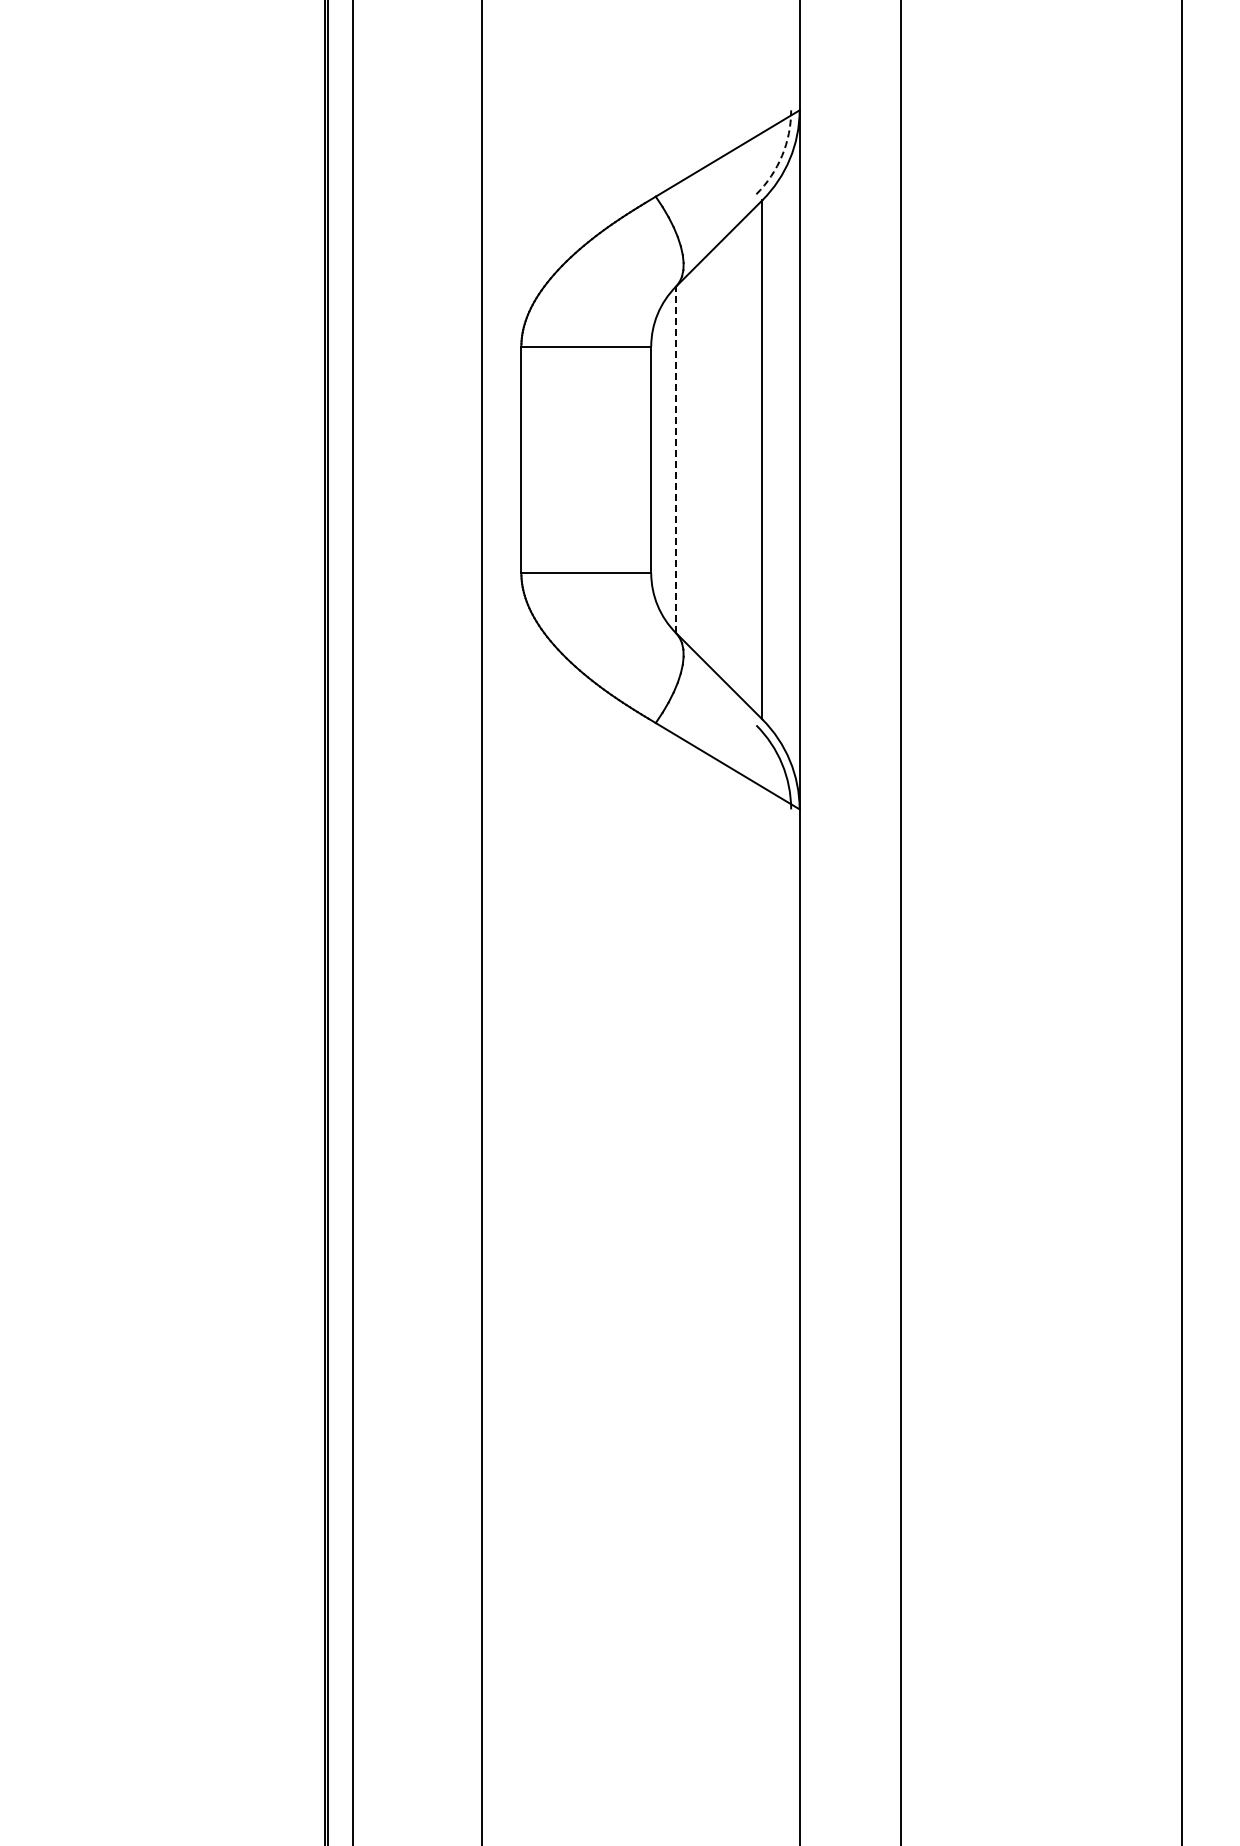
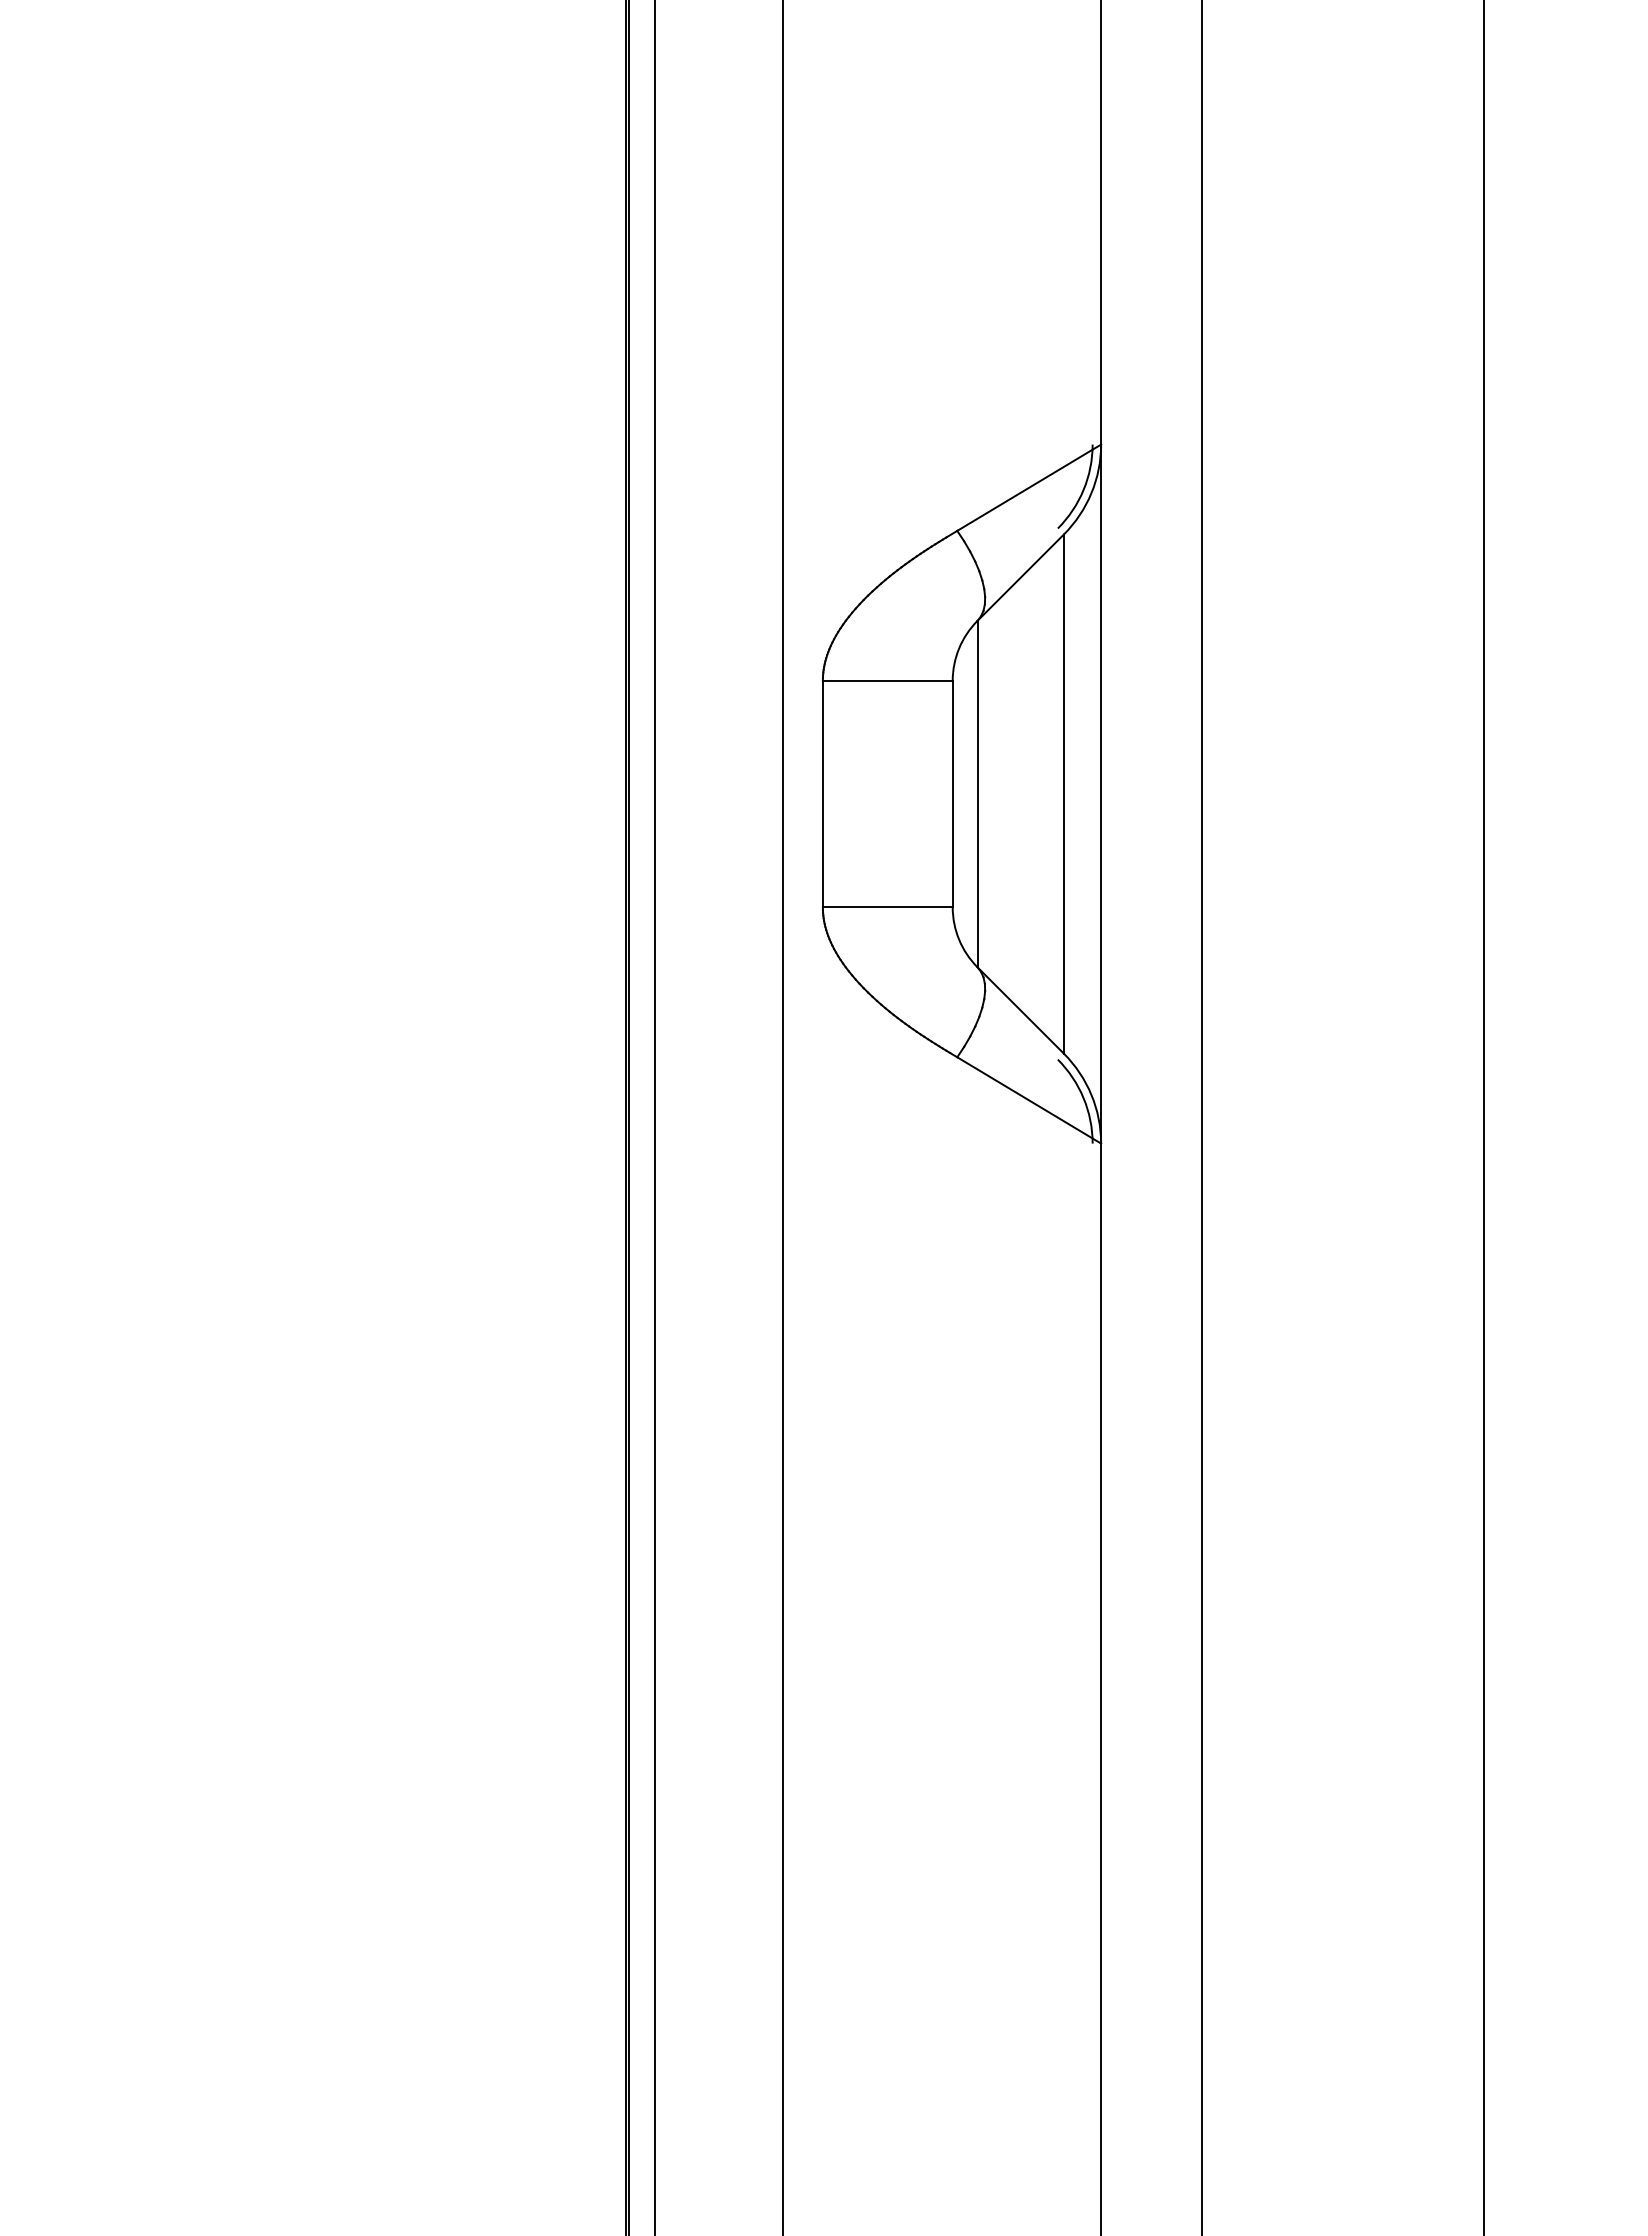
arc: (782, 156) -> (1083, 490), dashed -> solid
line: (676, 459) -> (977, 793), dashed -> solid

